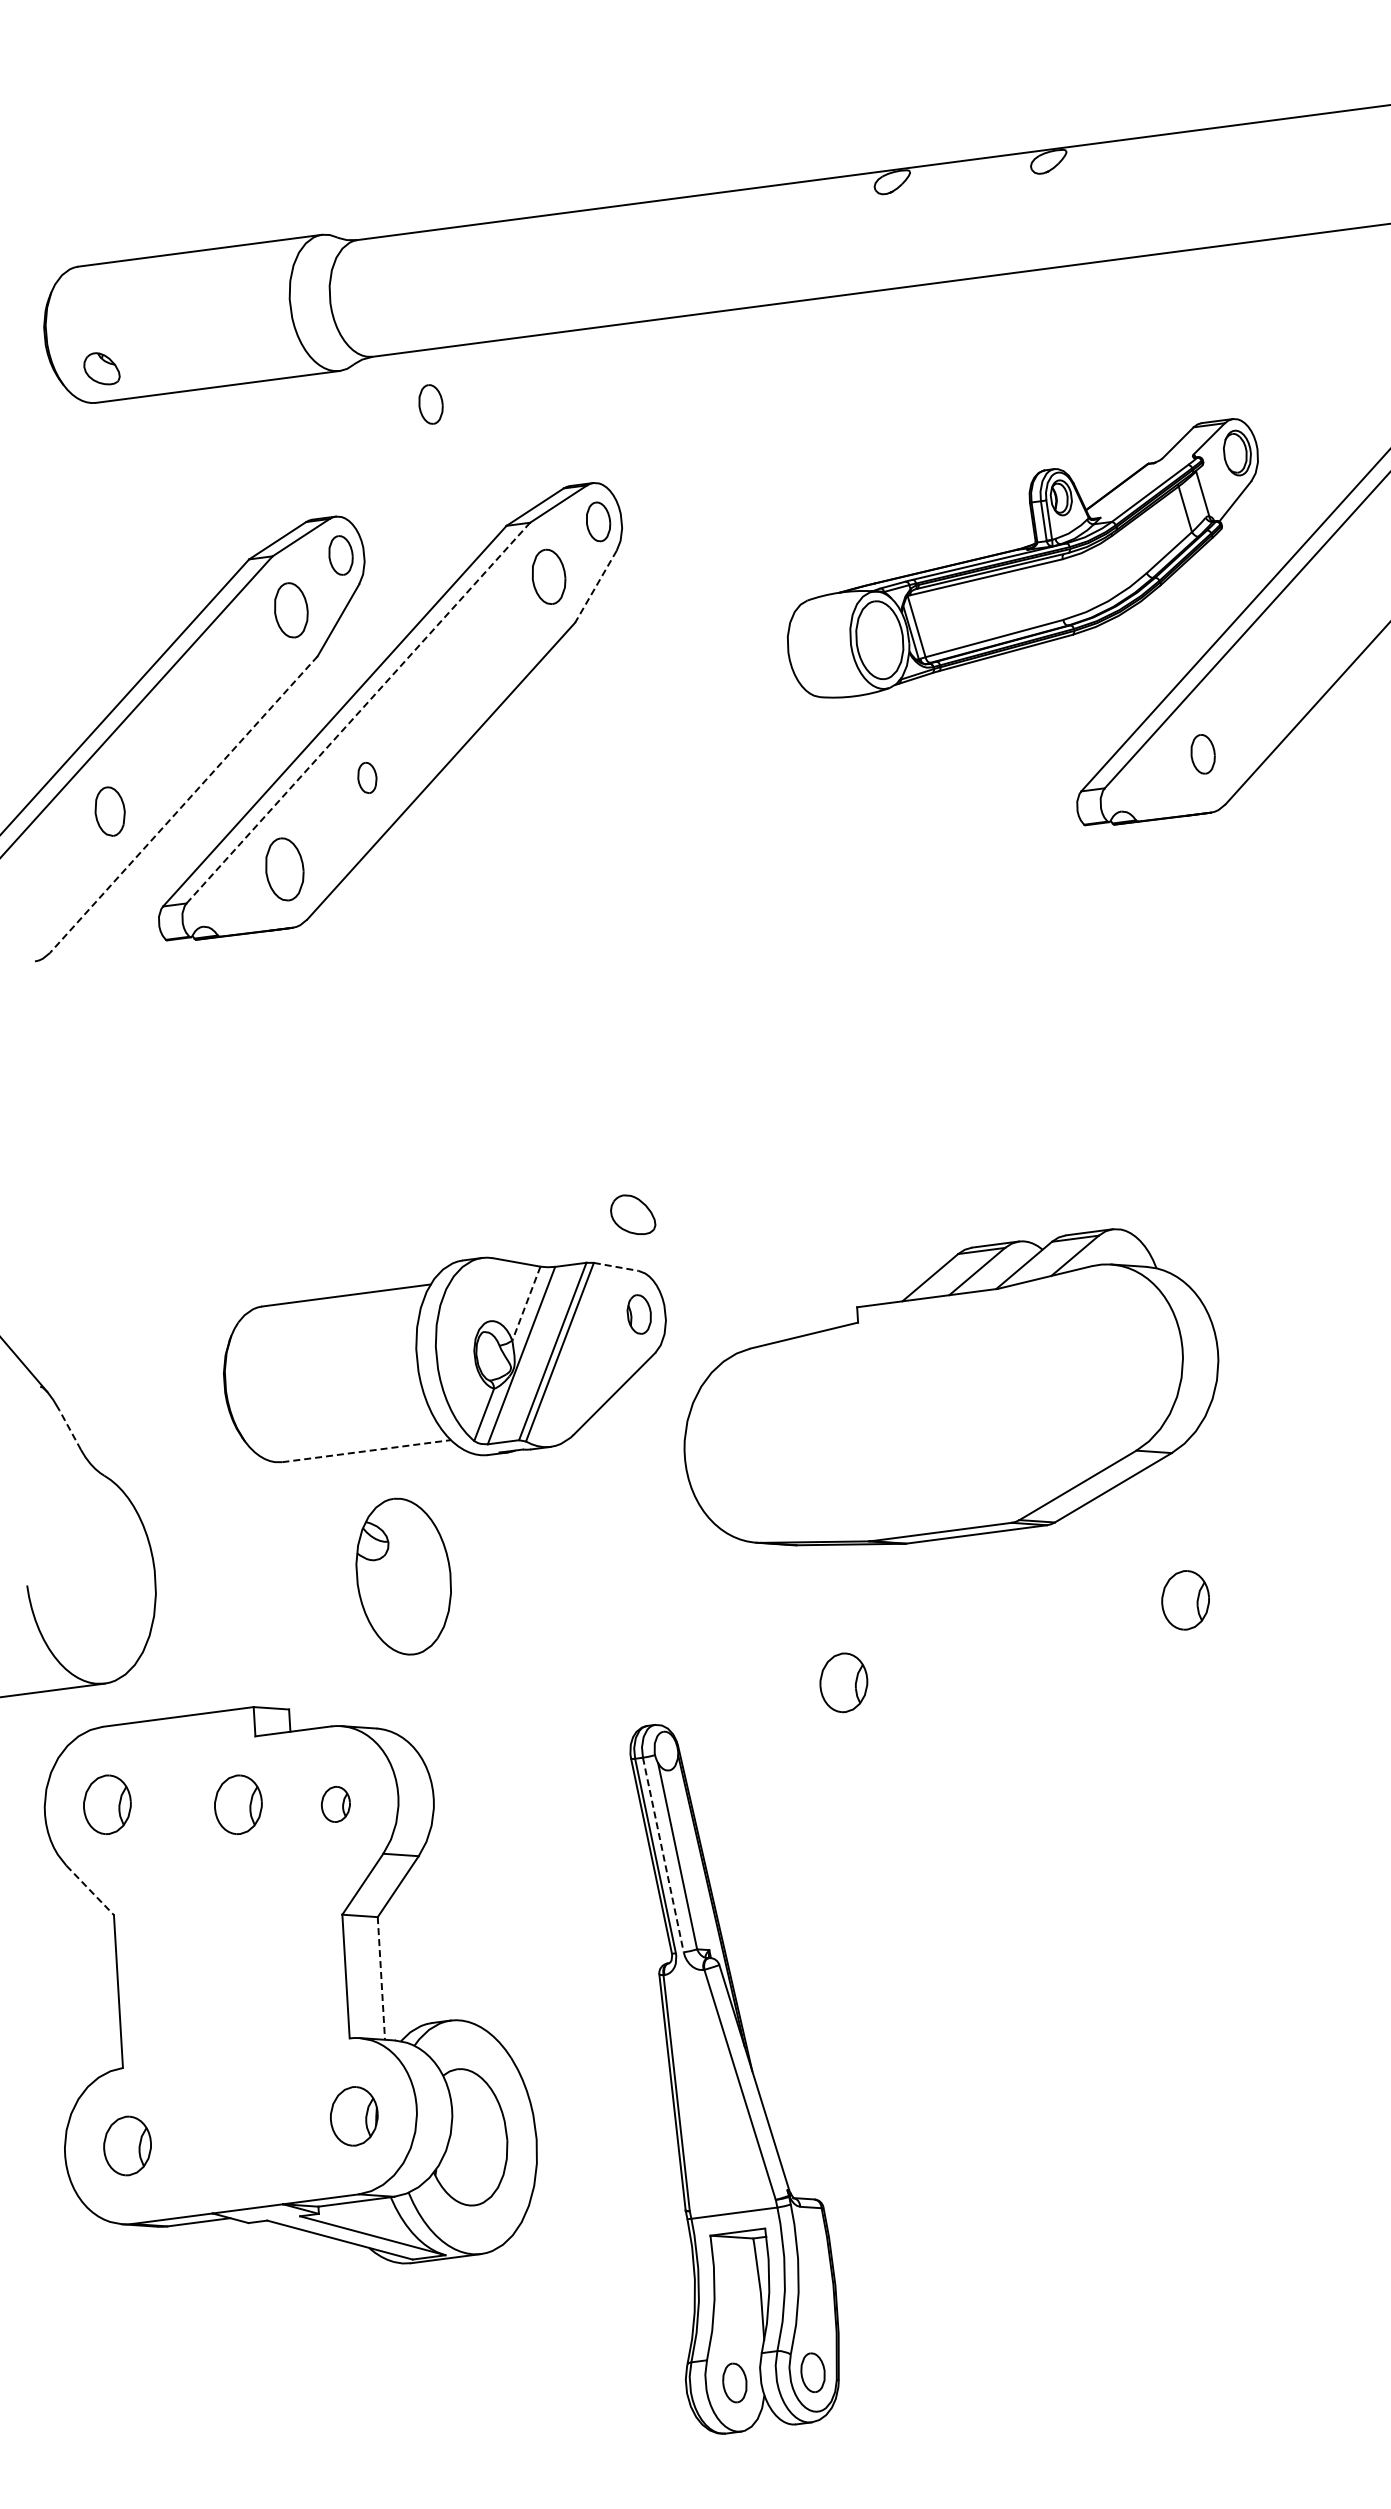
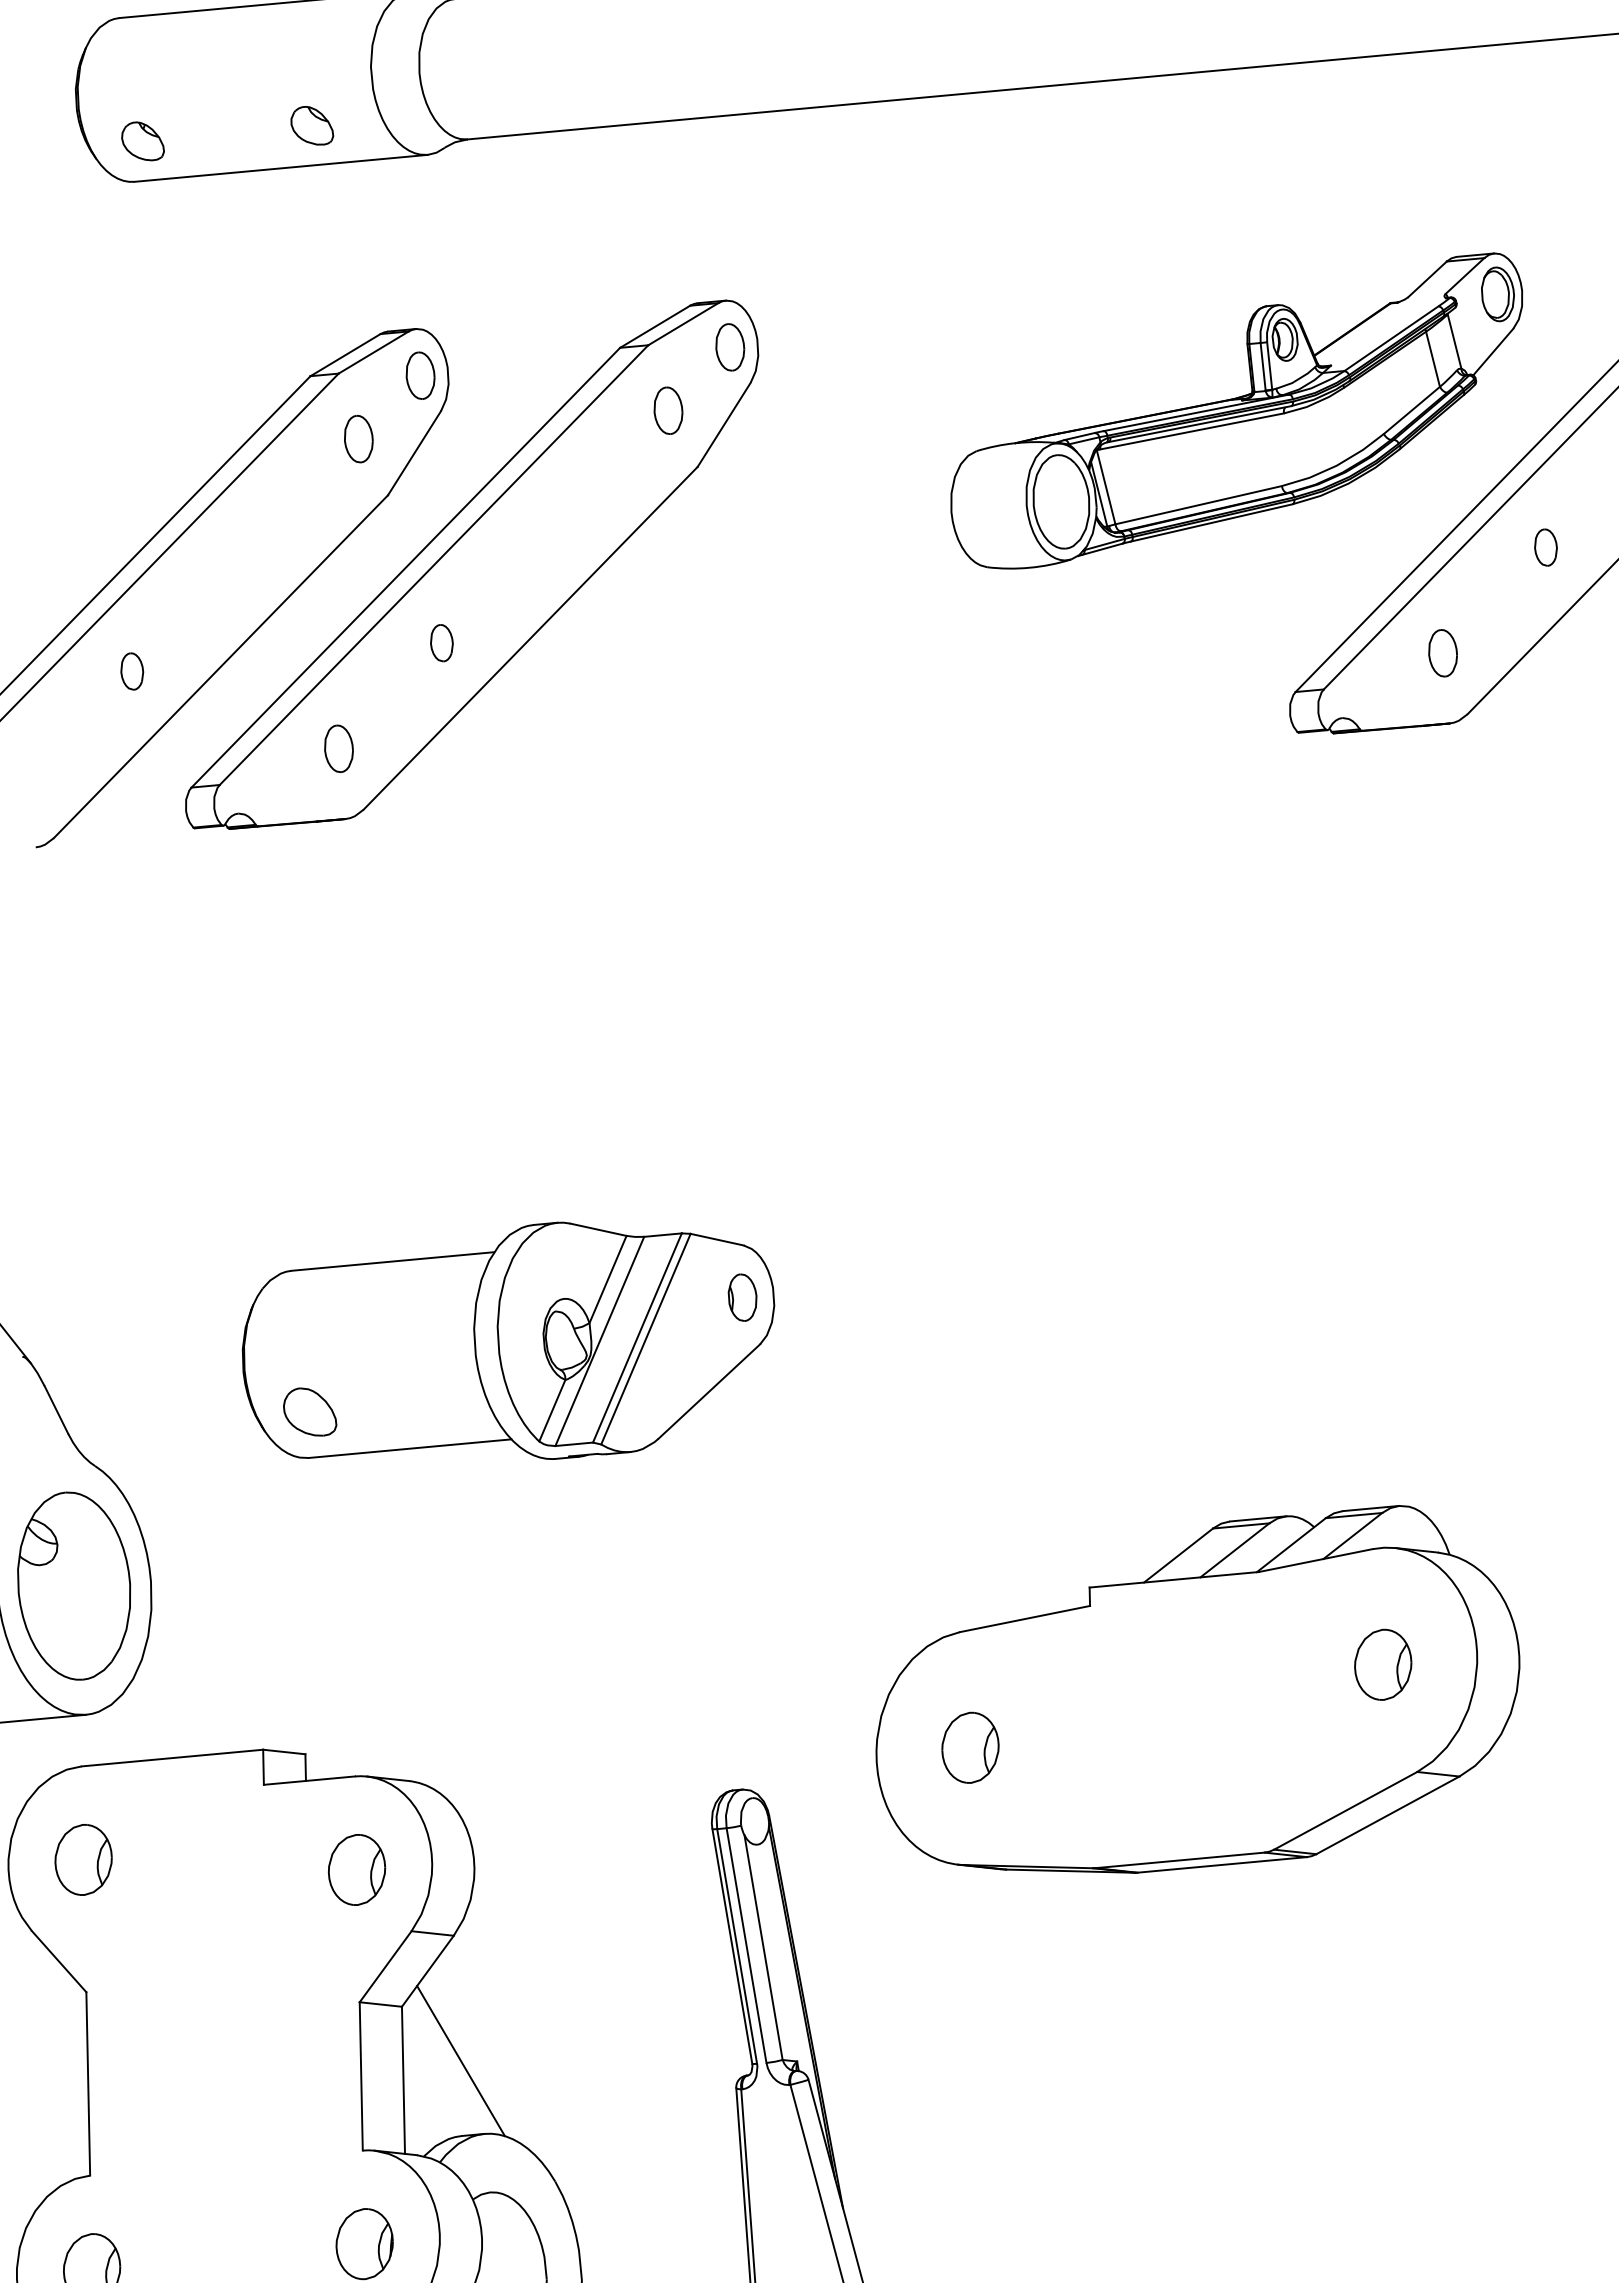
part: (242, 349) -> (312, 124), added
part: (430, 404) -> (534, 199), removed
part: (548, 576) -> (667, 410), size x0.71
line: (595, 586) -> (723, 424), dashed -> solid
part: (291, 610) -> (358, 439), size x0.71
part: (1285, 662) -> (1545, 547), added
line: (358, 712) -> (434, 564), dashed -> solid
line: (183, 804) -> (220, 666), dashed -> solid
part: (109, 811) -> (131, 671), size x0.62
part: (284, 869) -> (338, 748), size x0.62
part: (633, 1214) -> (310, 1411), moved
line: (616, 1266) -> (717, 1239), dashed -> solid
line: (526, 1303) -> (608, 1279), dashed -> solid
part: (951, 1387) -> (1198, 1687), moved
line: (70, 1429) -> (56, 1409), dashed -> solid
line: (366, 1451) -> (409, 1449), dashed -> solid
part: (403, 1576) -> (73, 1585), moved
part: (238, 1804) -> (240, 1865), removed
part: (335, 1804) -> (356, 1870), size x1.67
line: (663, 1855) -> (746, 1946), dashed -> solid
line: (90, 1890) -> (59, 1961), dashed -> solid
line: (428, 1960) -> (460, 2061), added
line: (381, 1978) -> (403, 2080), dashed -> solid

